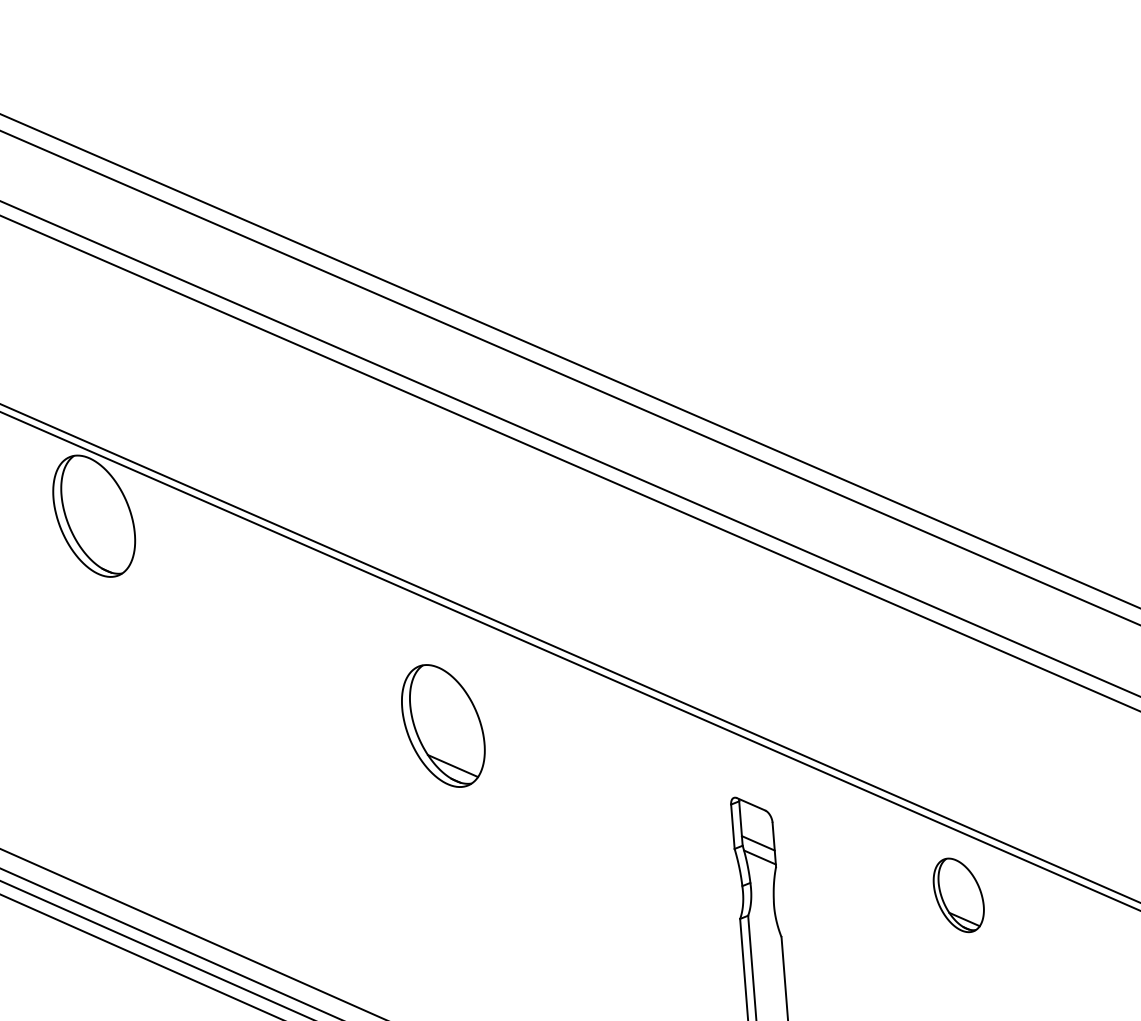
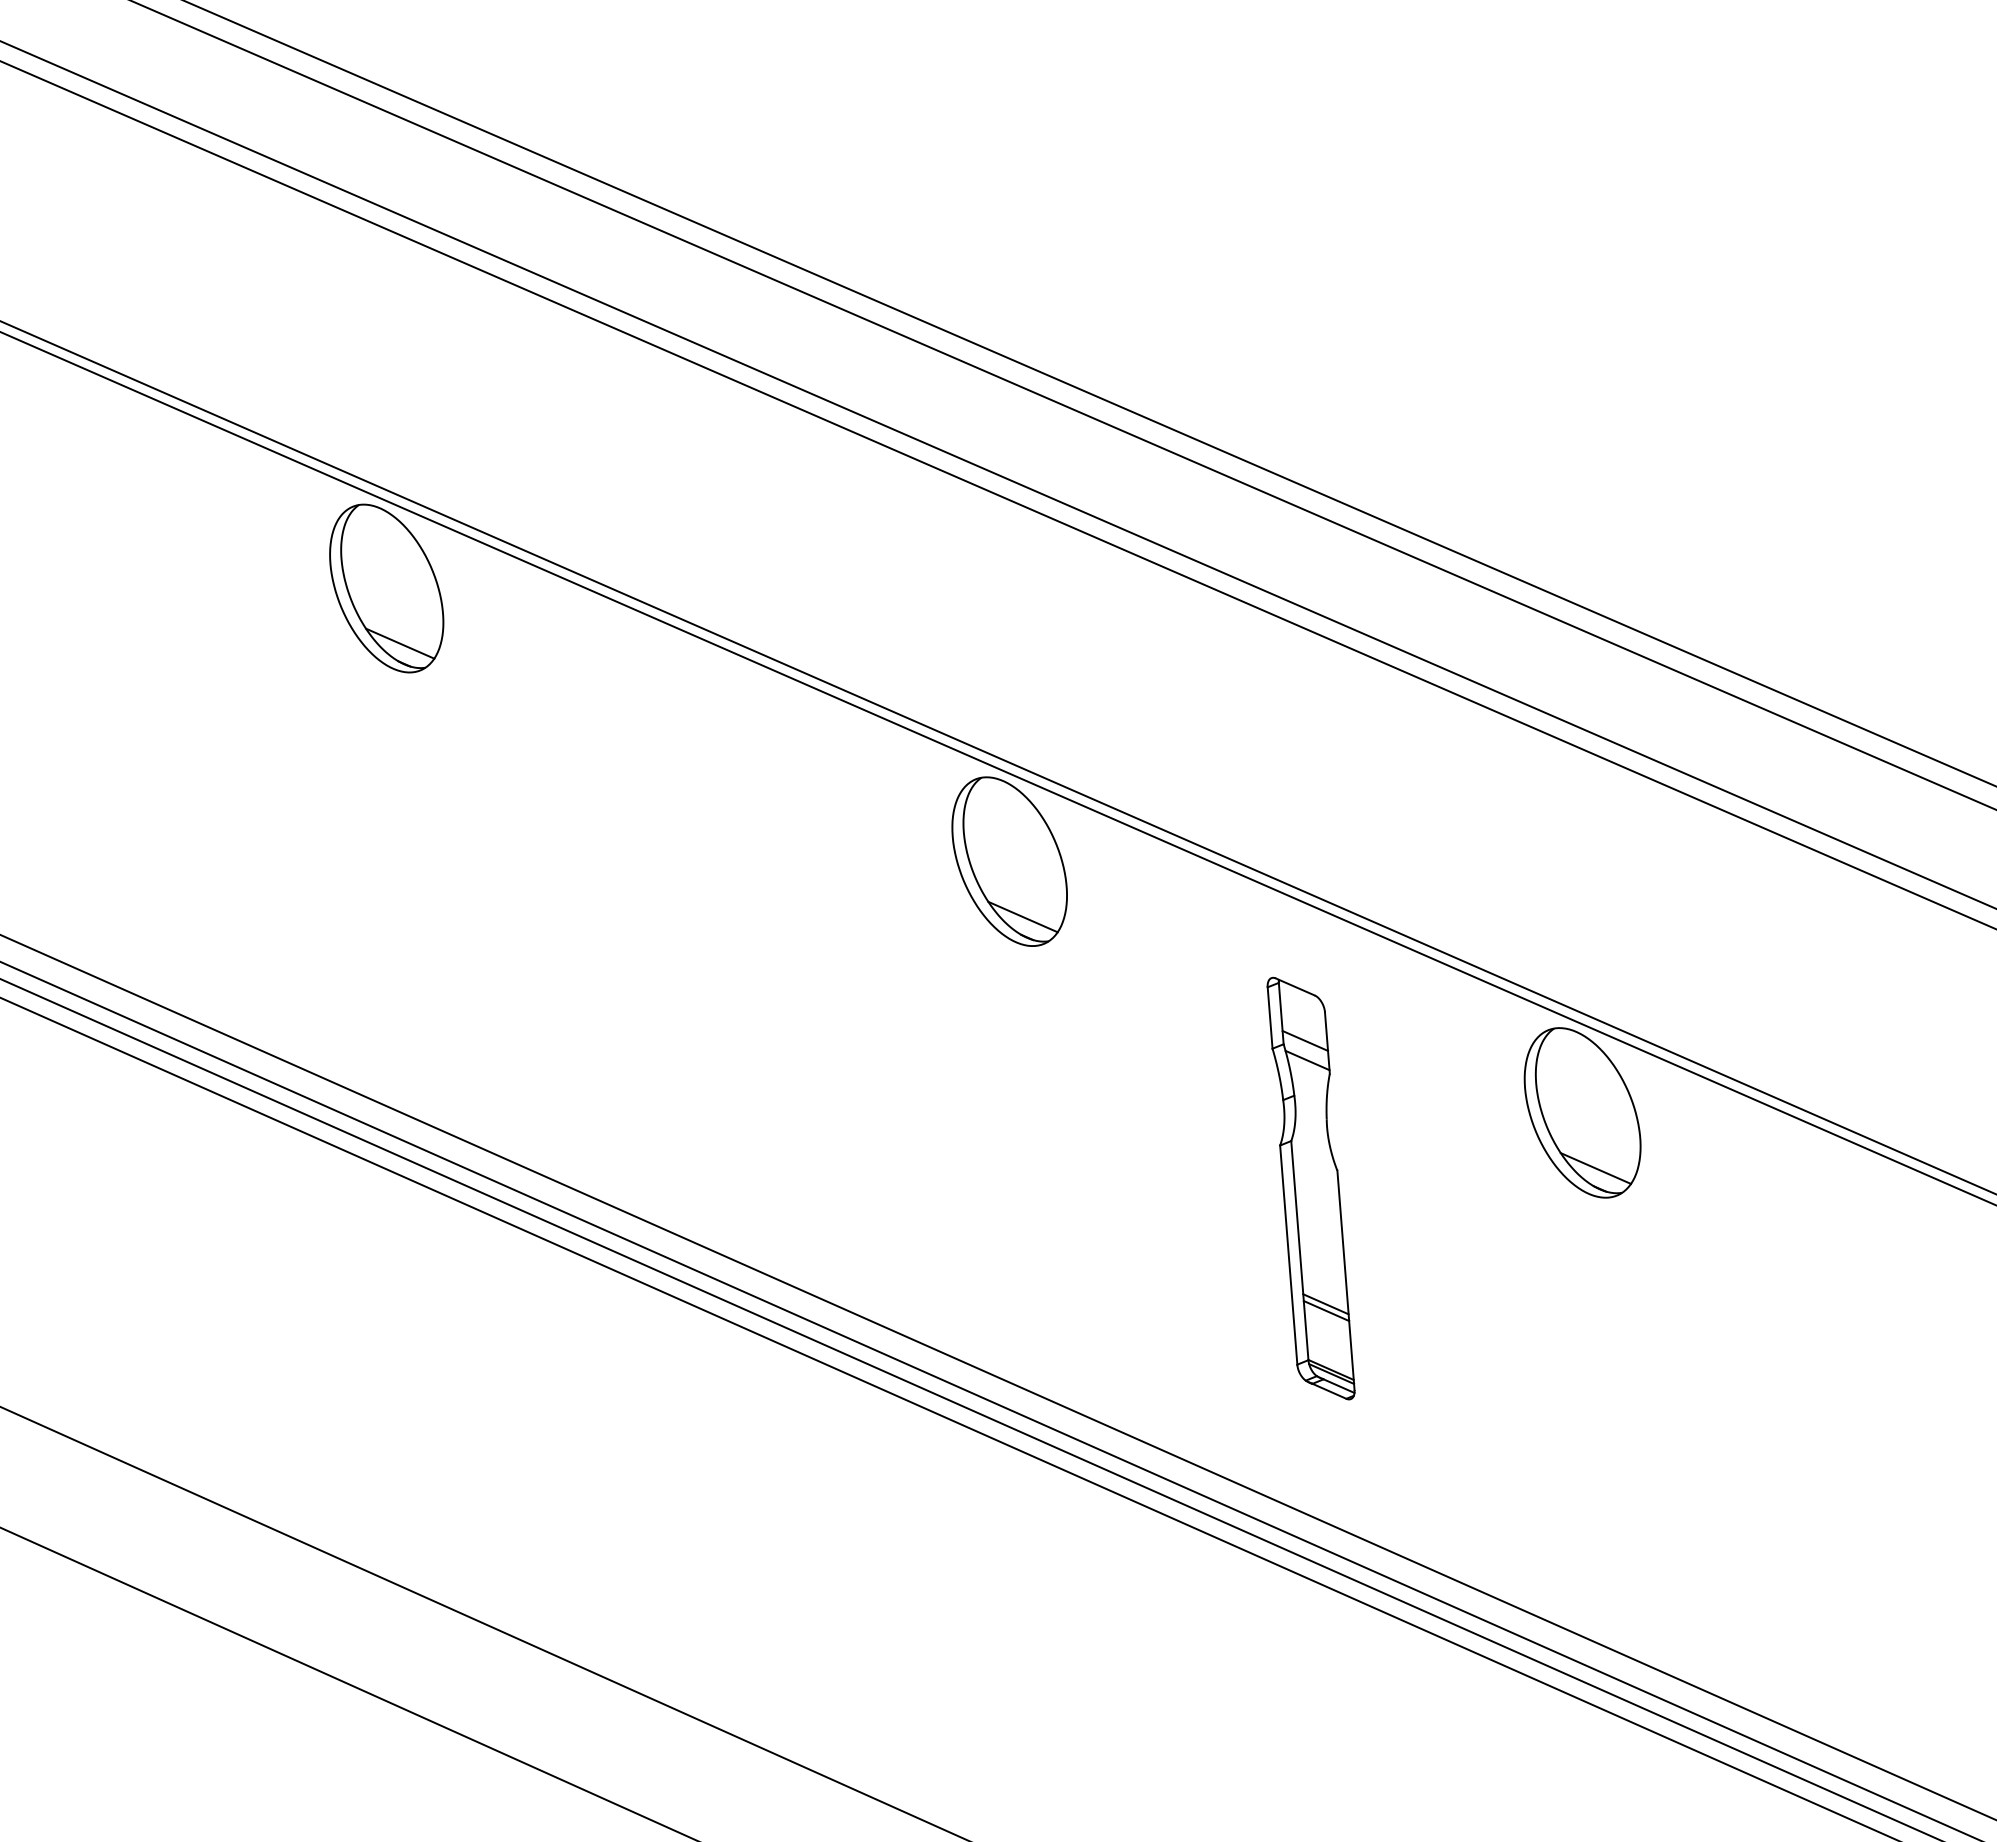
line: (104, 555) -> (400, 643), added
part: (443, 725) -> (1009, 861), moved
part: (958, 895) -> (1582, 1112), size x1.67

